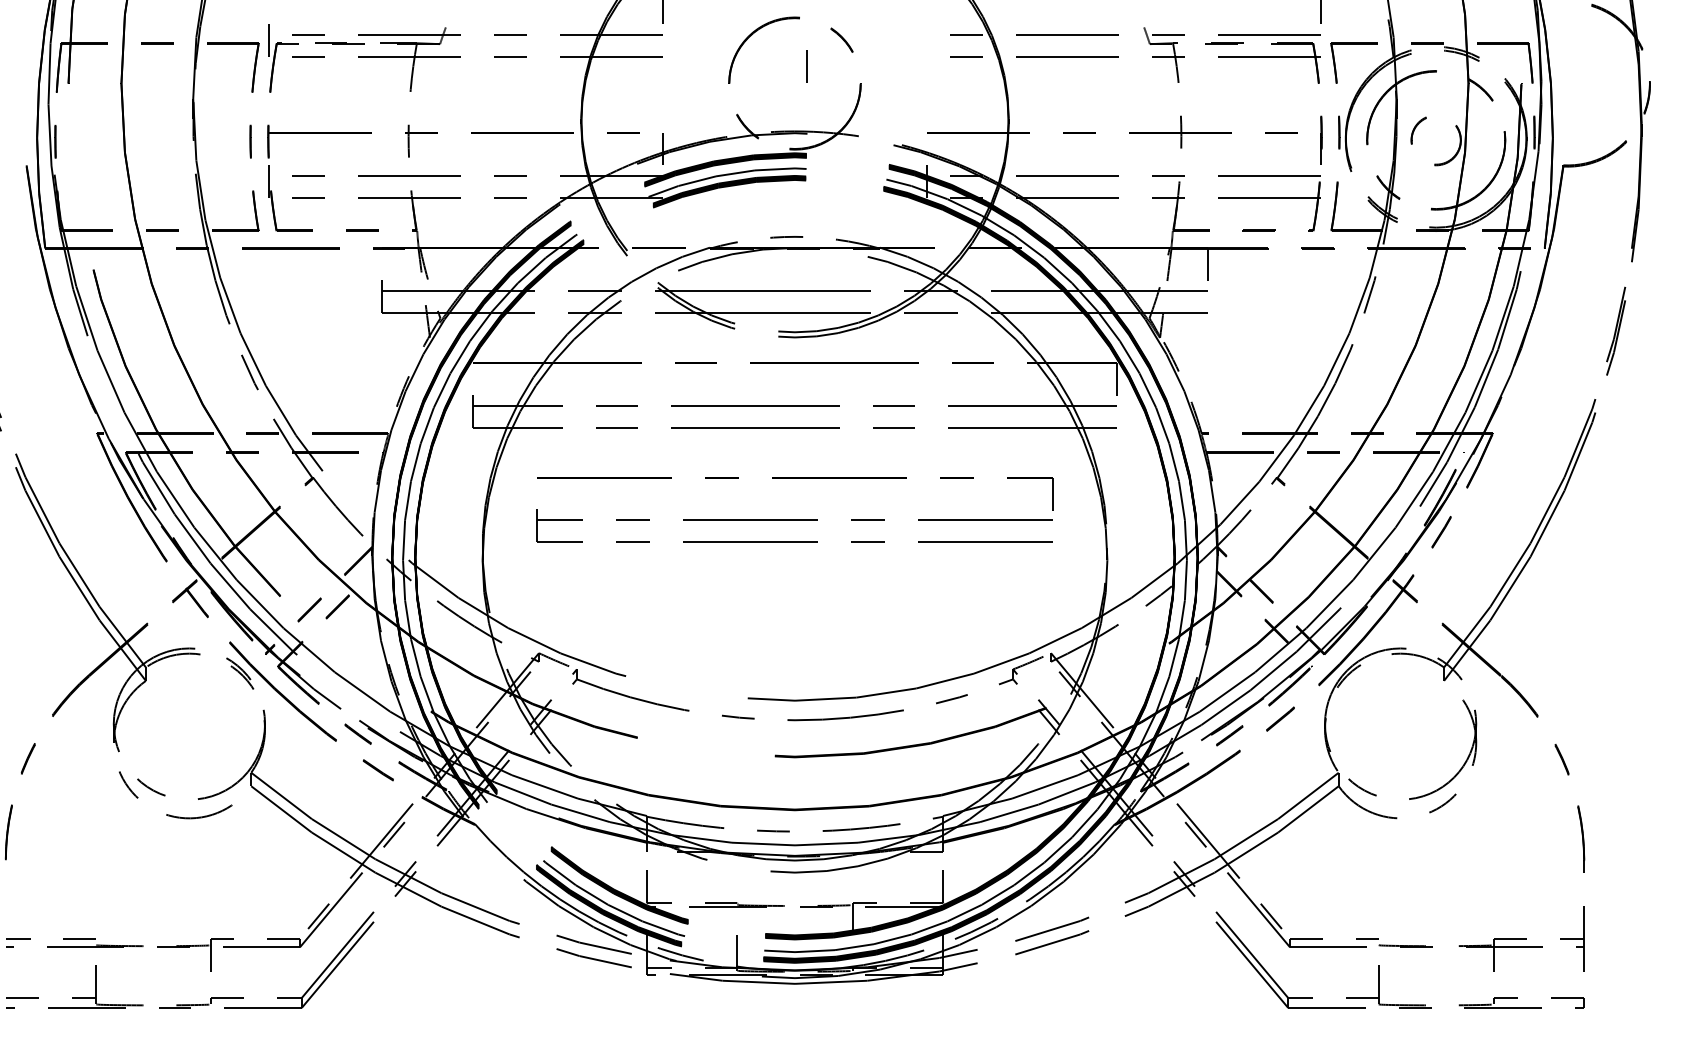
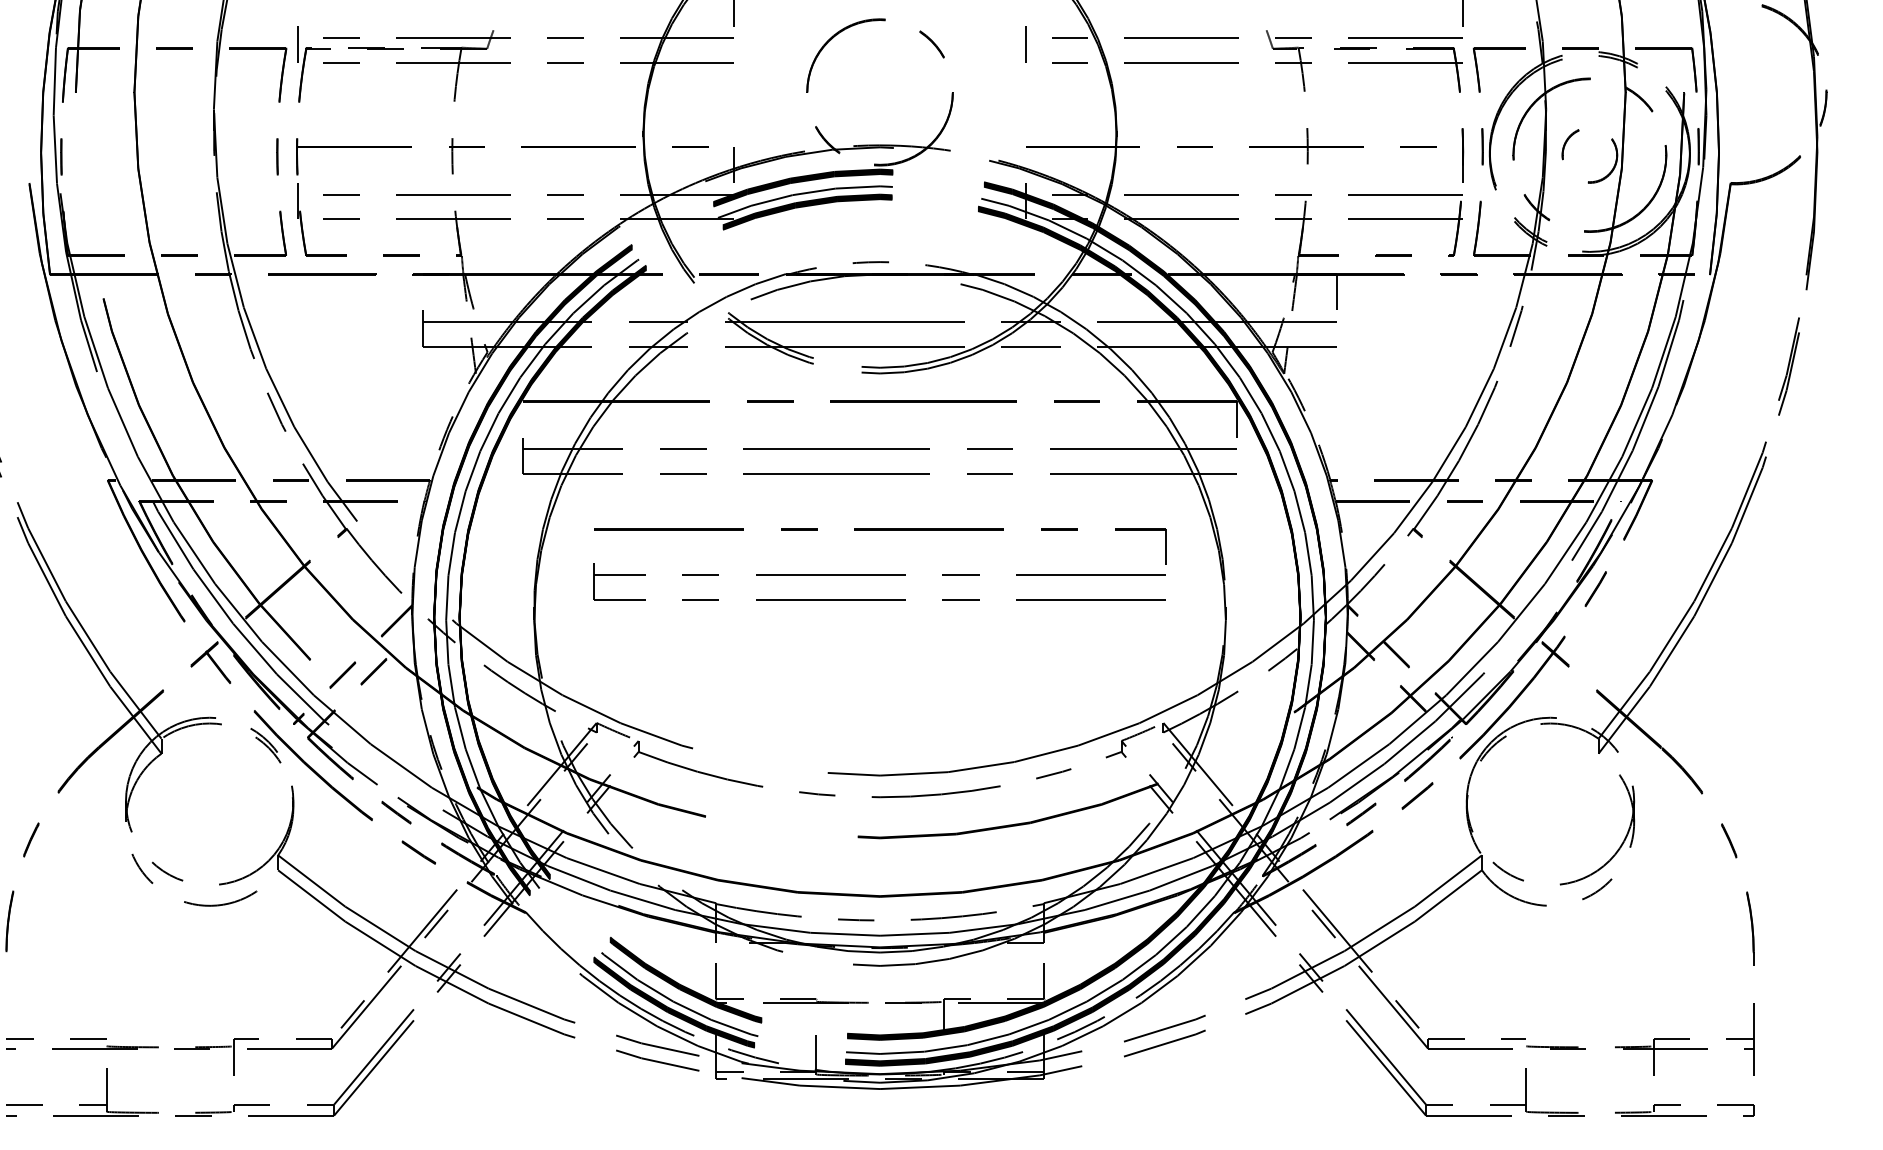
line: (806, 66) -> (1025, 44), moved

